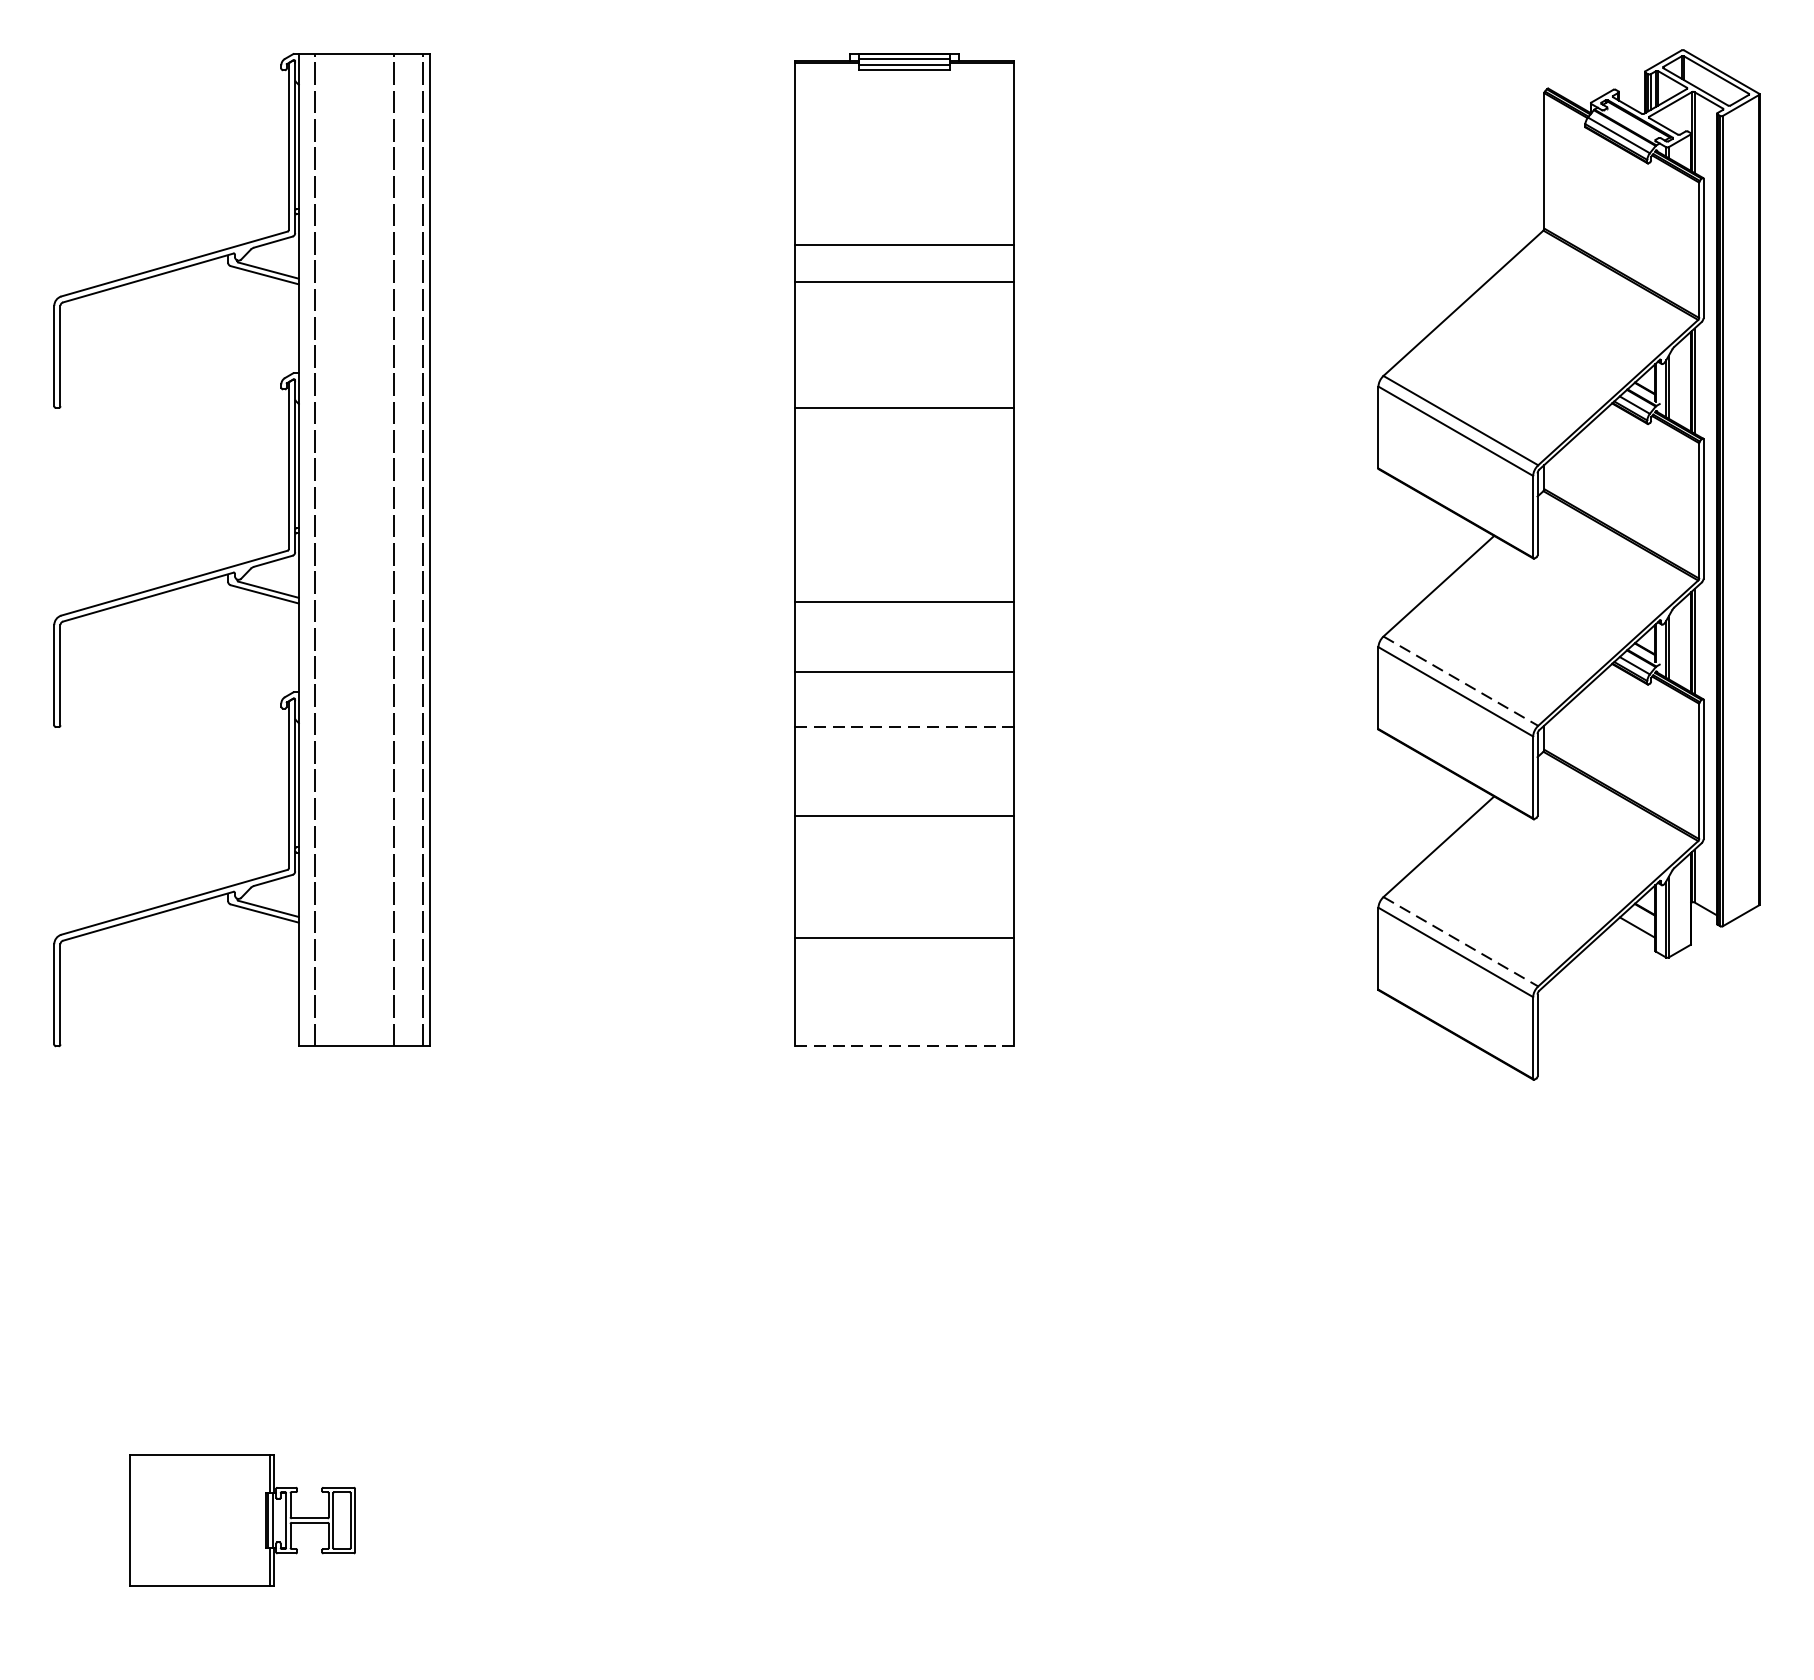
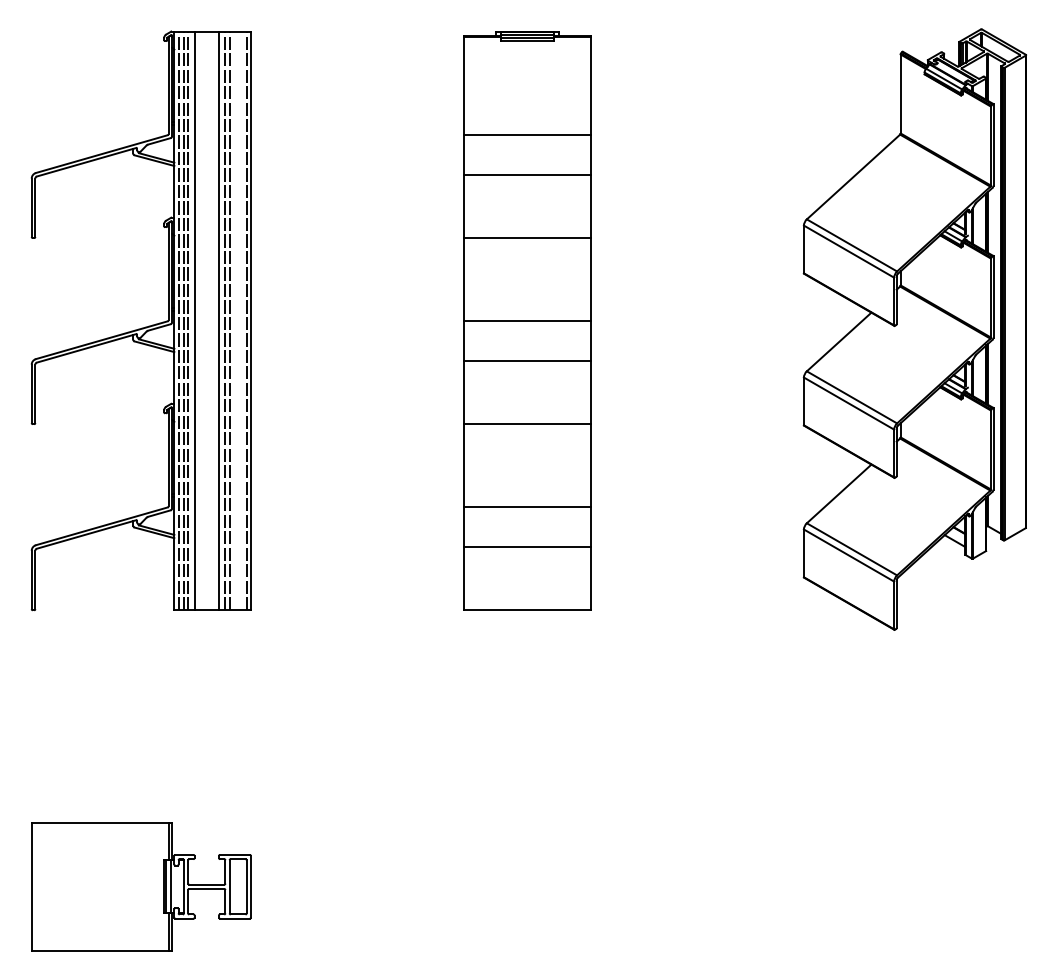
line: (904, 245) -> (527, 175), moved
line: (904, 281) -> (527, 134), moved
line: (305, 549) -> (178, 320), added
line: (323, 549) -> (188, 320), added
line: (333, 549) -> (194, 320), added
line: (376, 549) -> (219, 320), added
line: (386, 549) -> (225, 320), added
line: (904, 600) -> (527, 320), moved
line: (904, 672) -> (527, 361), moved
line: (1461, 681) -> (852, 397), dashed -> solid
line: (904, 727) -> (527, 424), dashed -> solid
line: (904, 816) -> (527, 507), moved
line: (1461, 942) -> (852, 549), dashed -> solid
line: (904, 1046) -> (527, 610), dashed -> solid
part: (242, 1519) -> (141, 886), size x1.67

